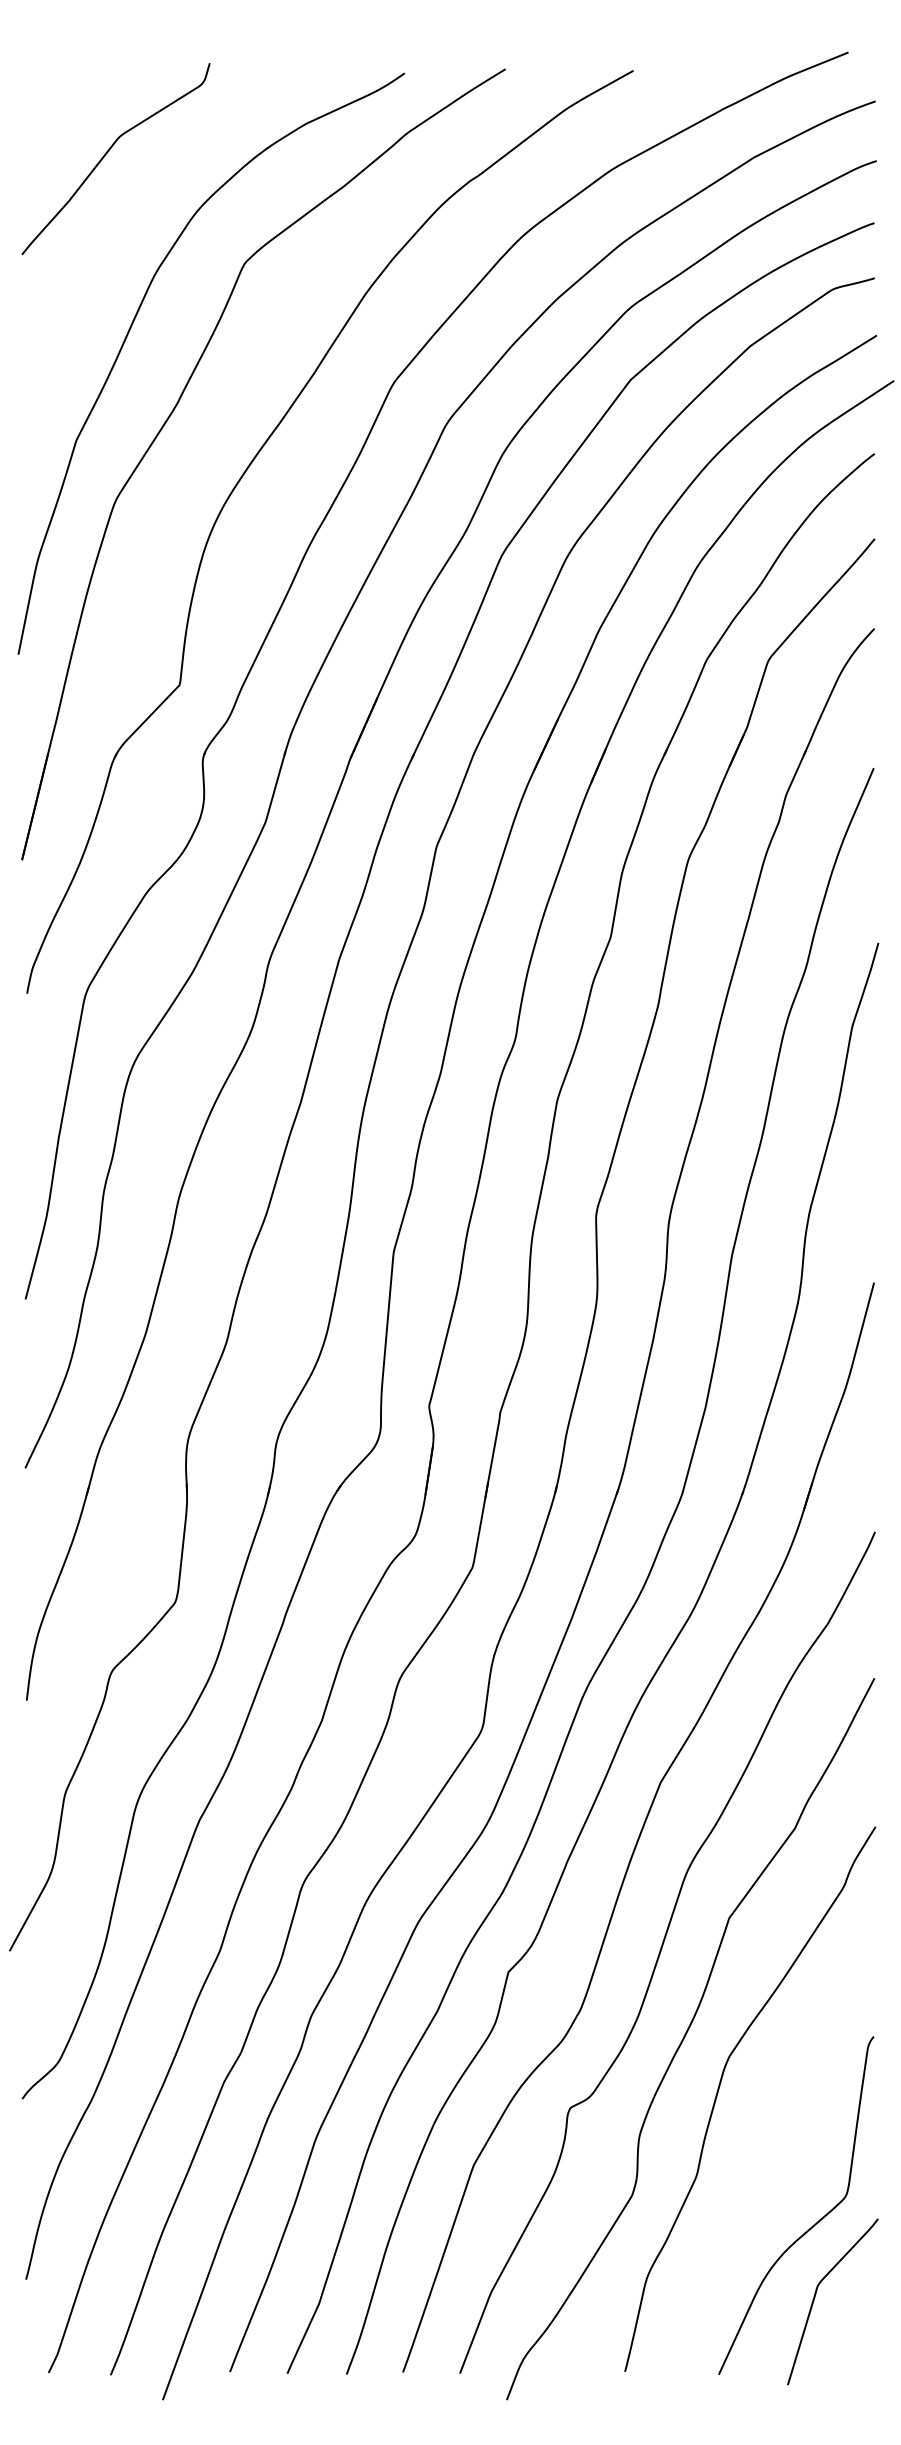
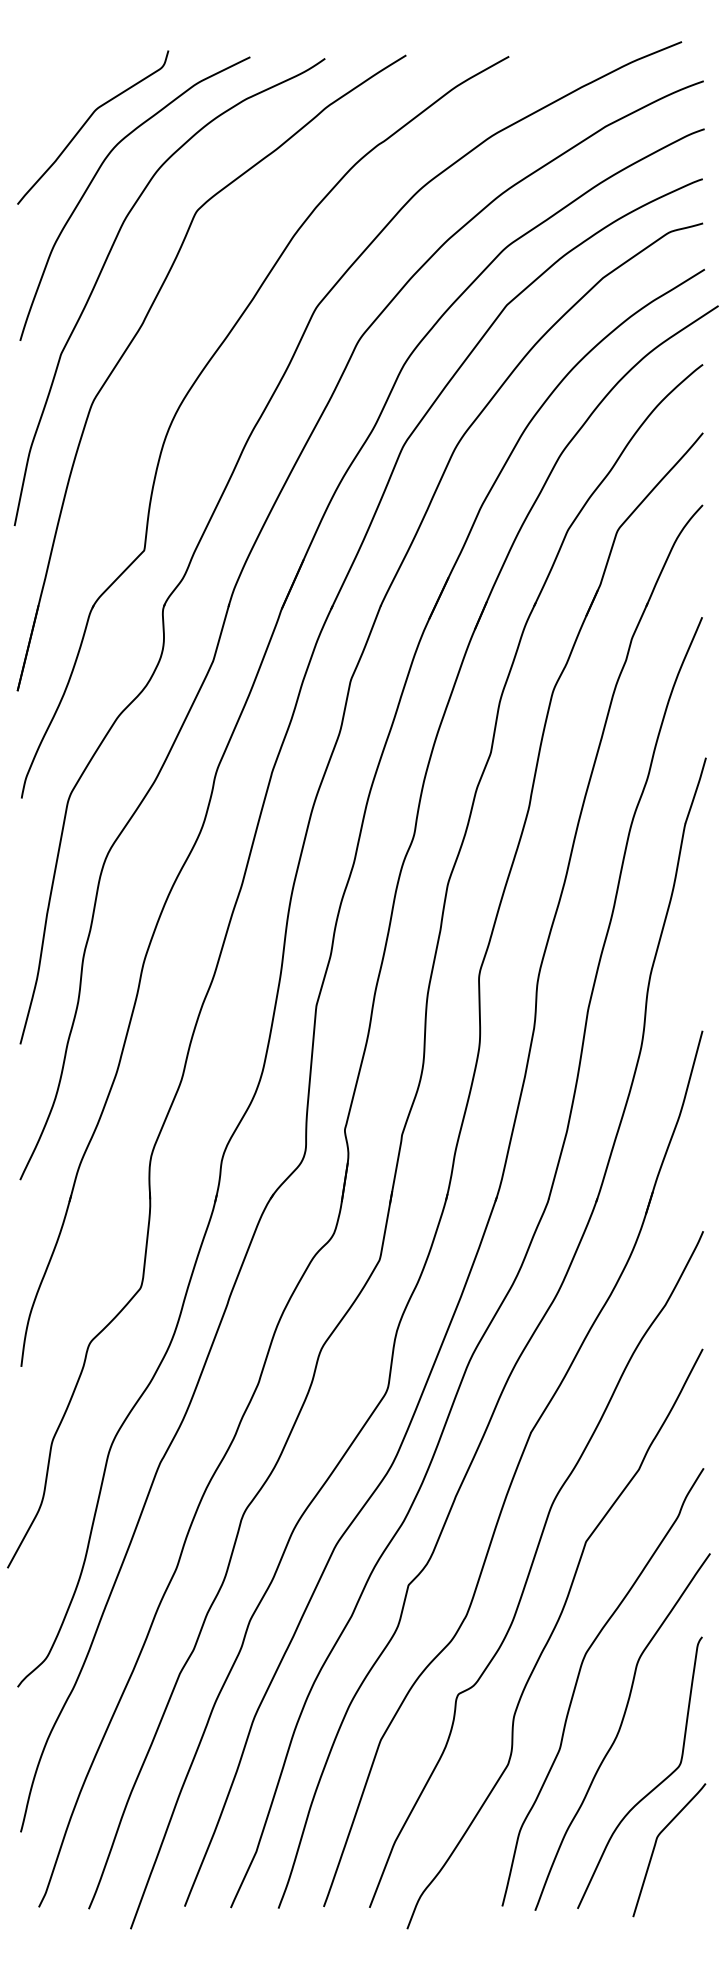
curve: (119, 219) -> (95, 176), added
curve: (771, 2153) -> (620, 1730), added

